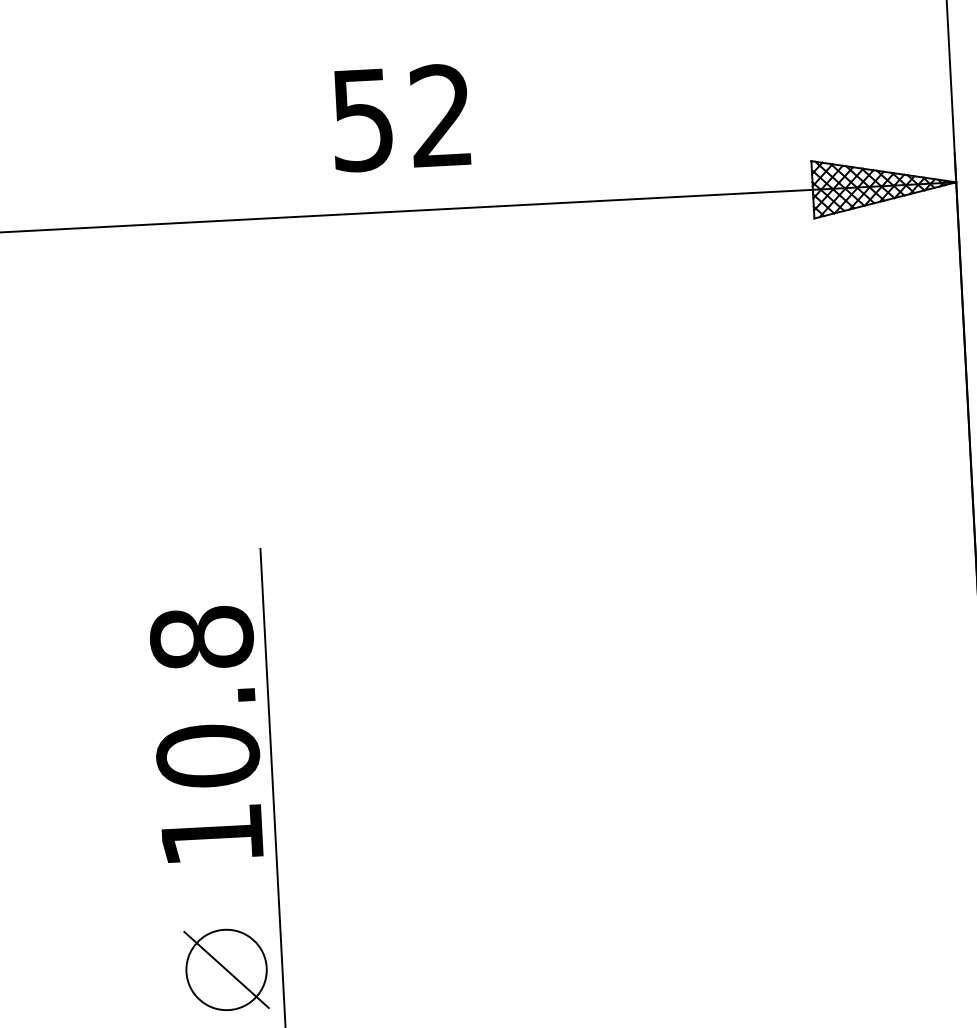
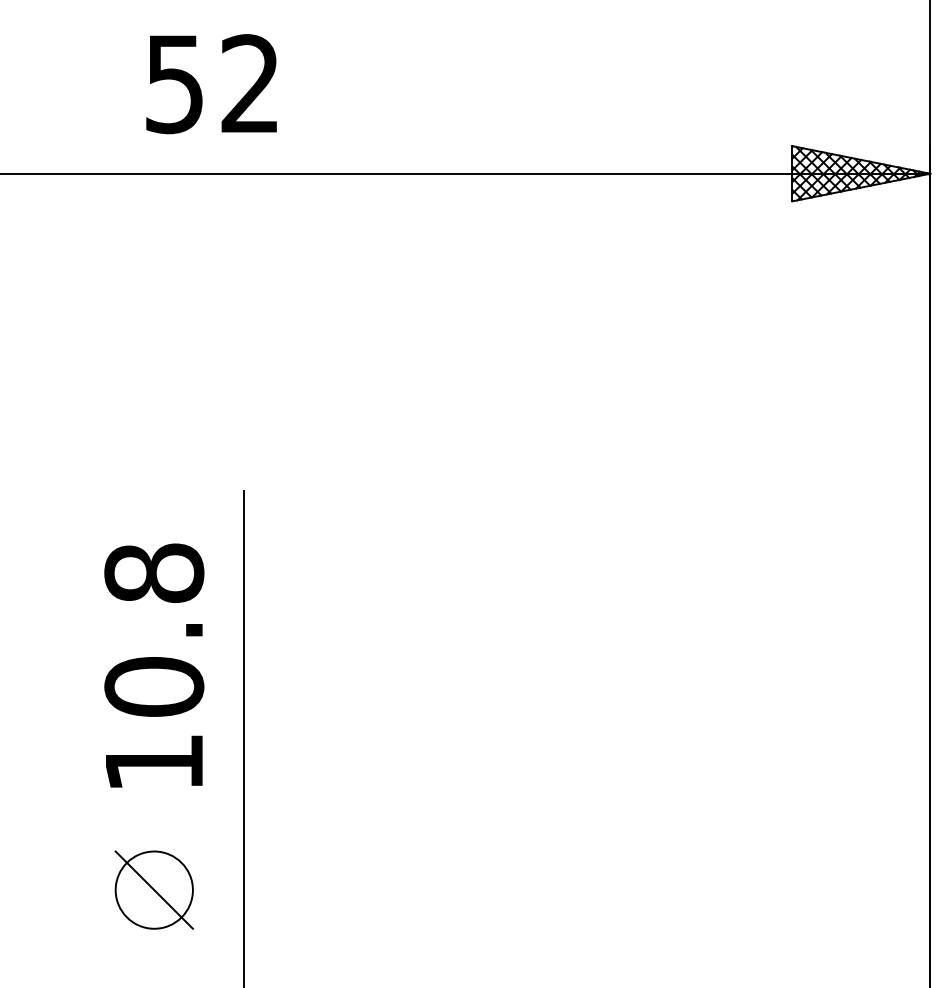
text: (400, 118) -> (211, 84), moved
text: (207, 733) -> (154, 665), moved
part: (225, 969) -> (153, 889), moved

